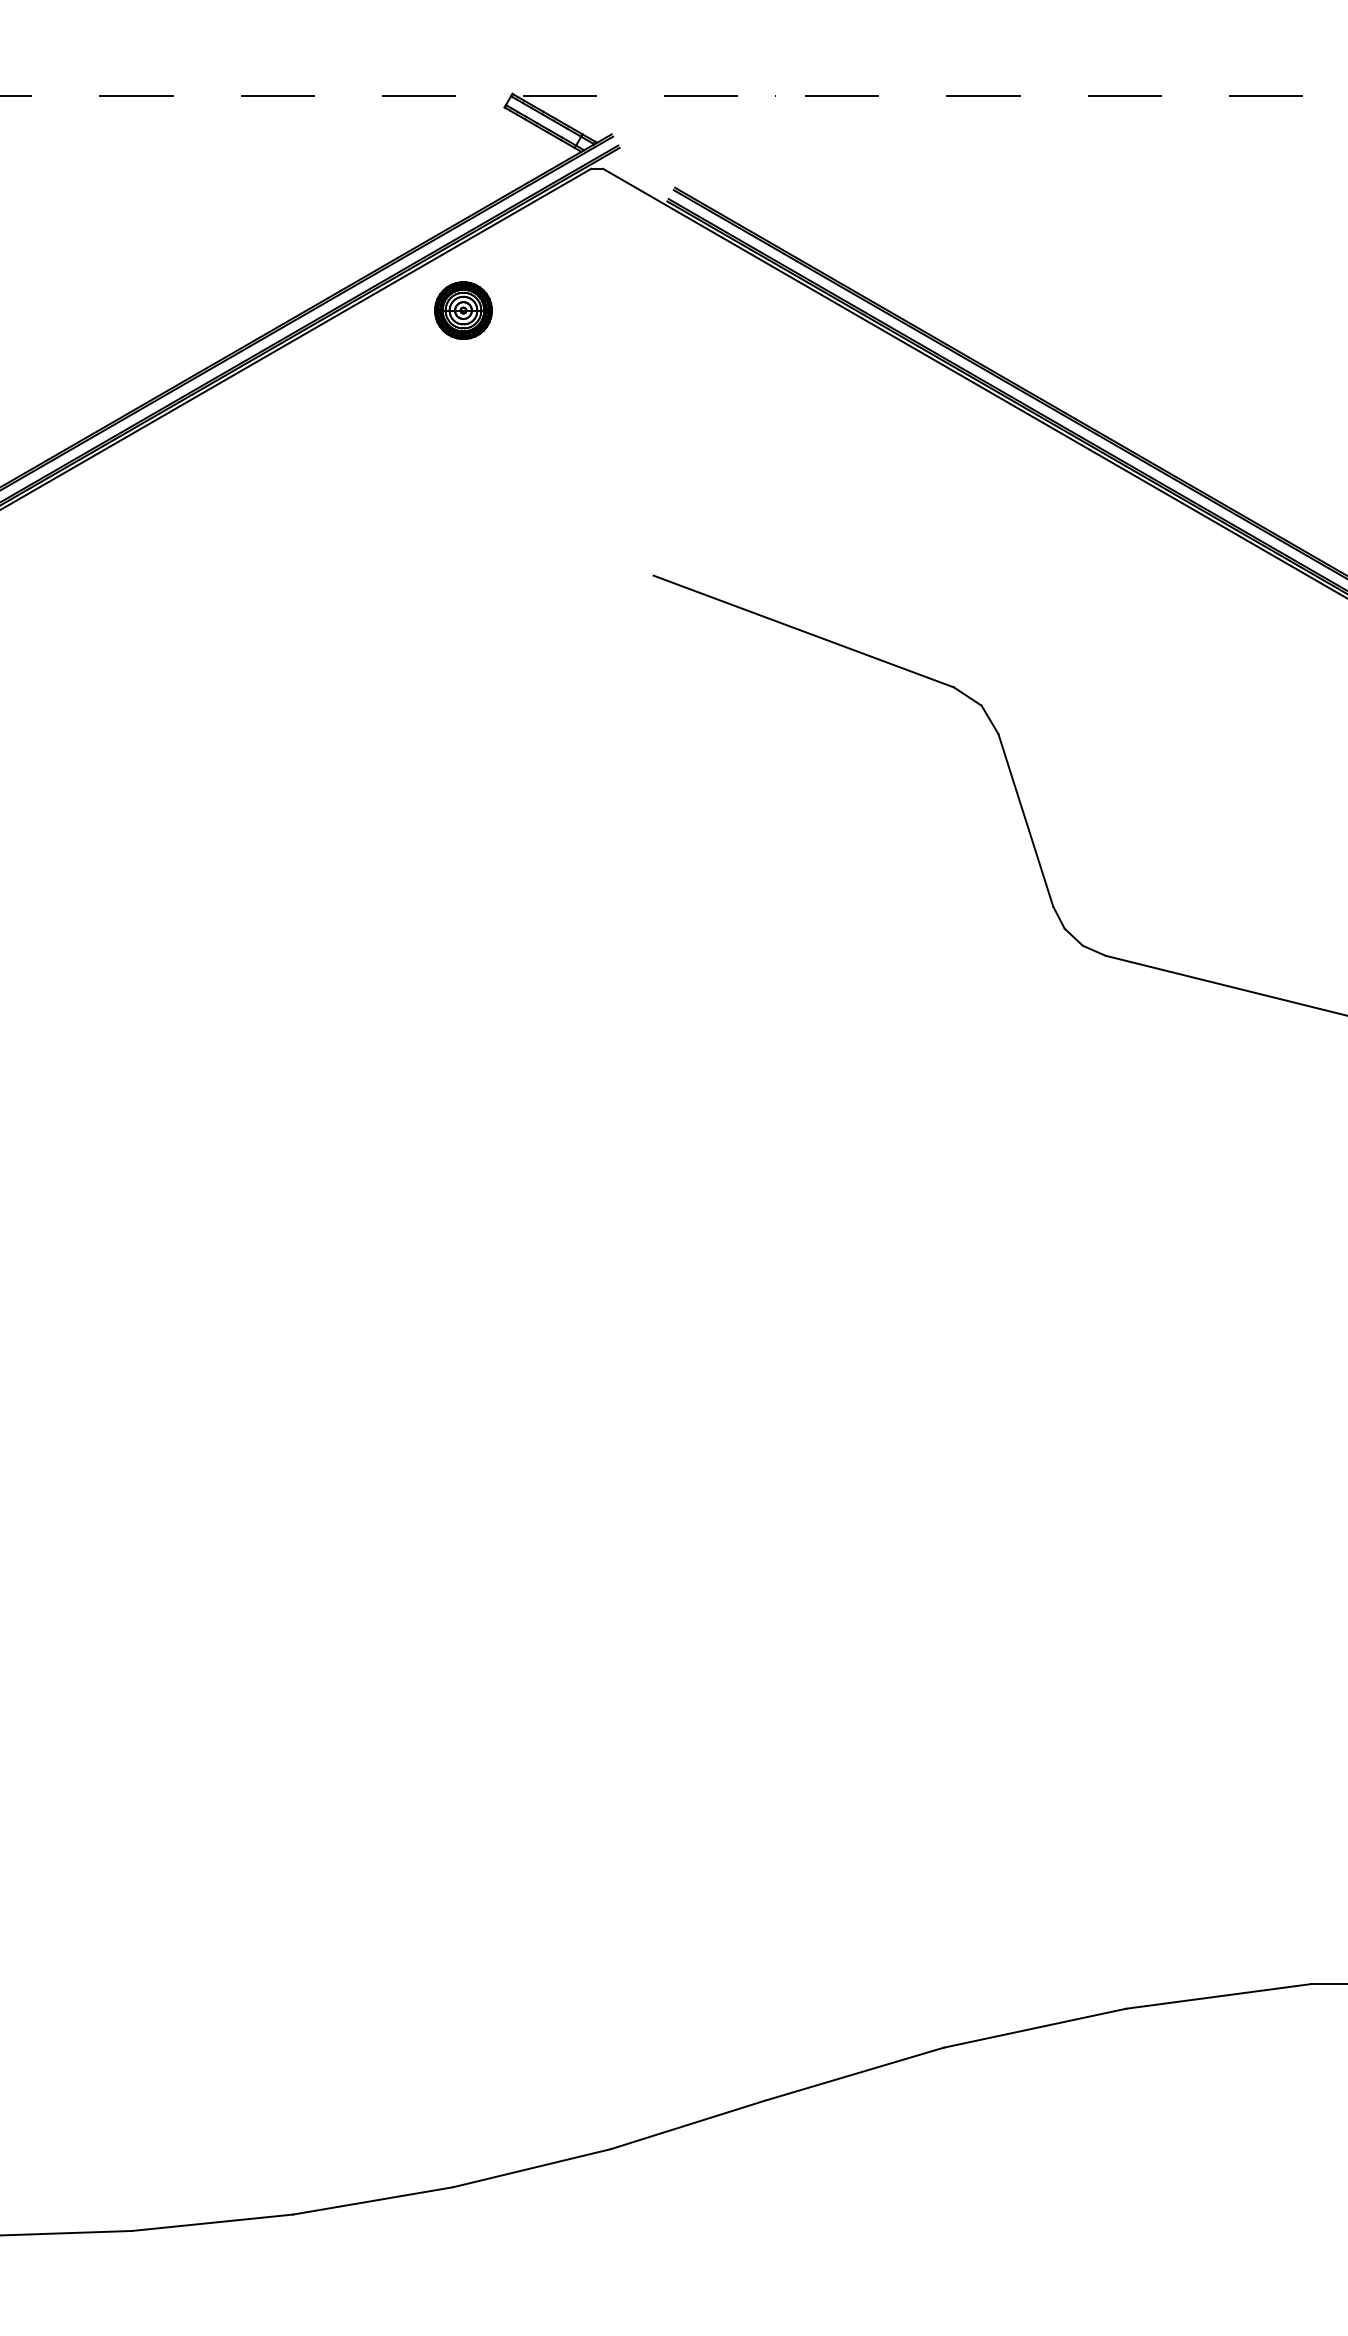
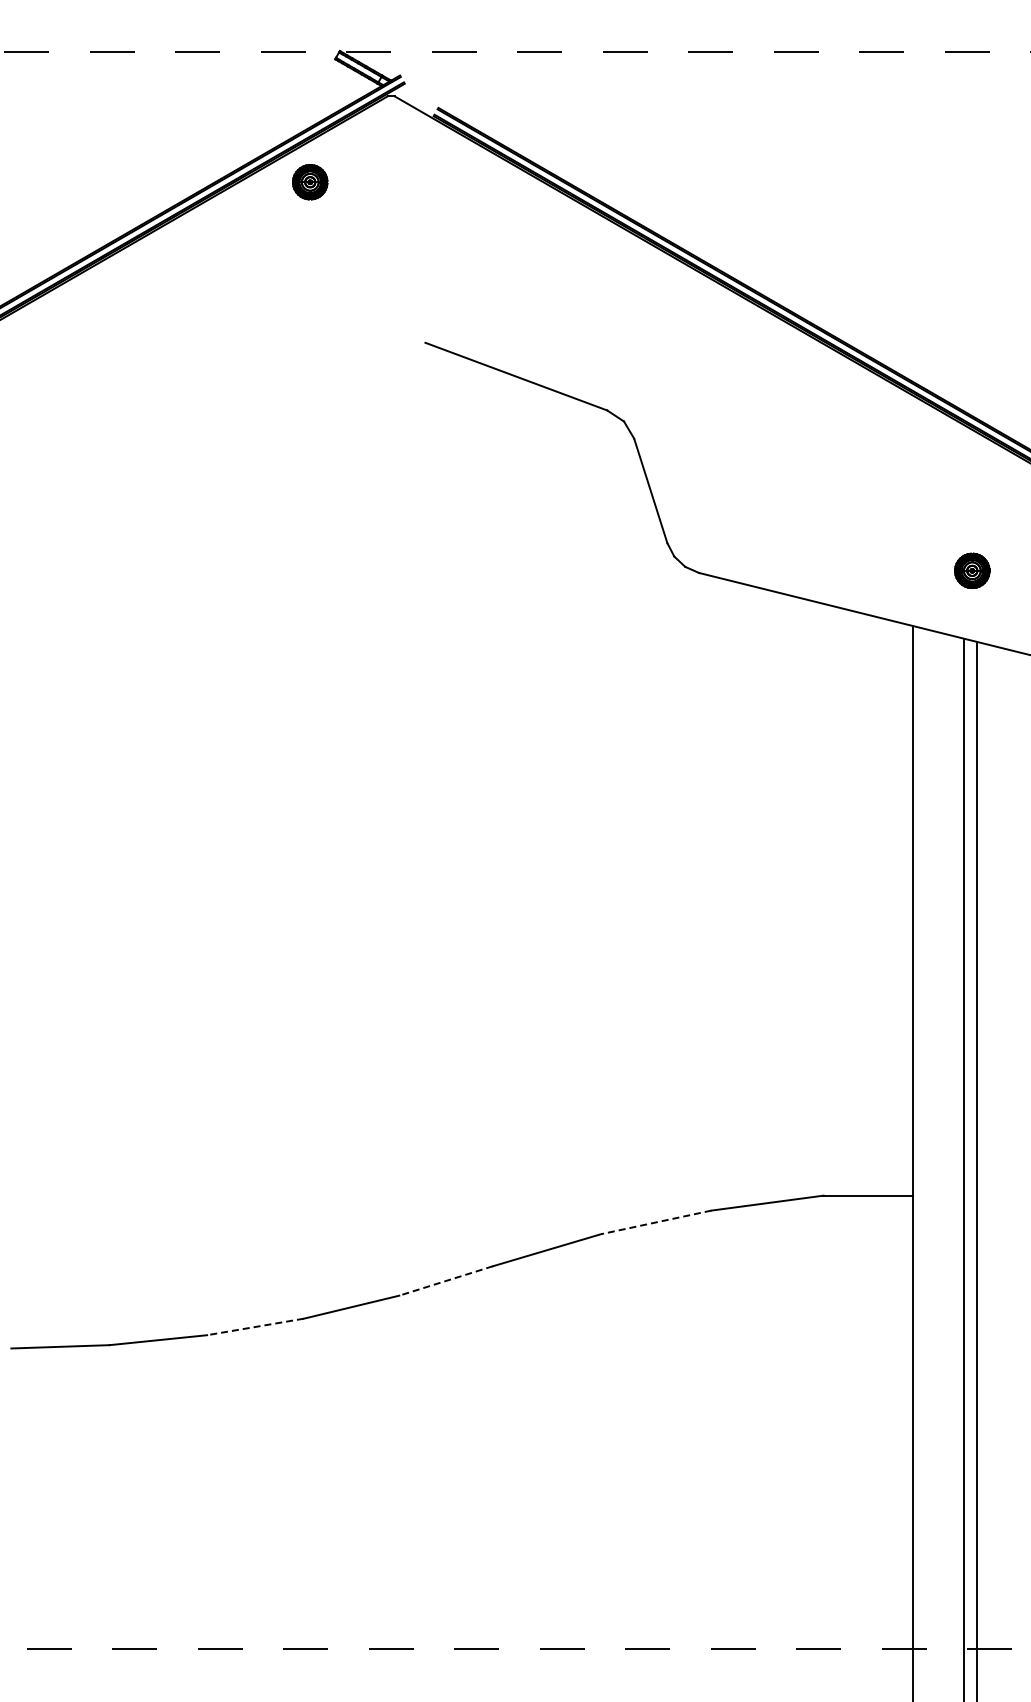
line: (1033, 2028) -> (655, 1222), solid -> dashed
line: (686, 2125) -> (445, 1281), solid -> dashed
line: (373, 2201) -> (255, 1327), solid -> dashed

